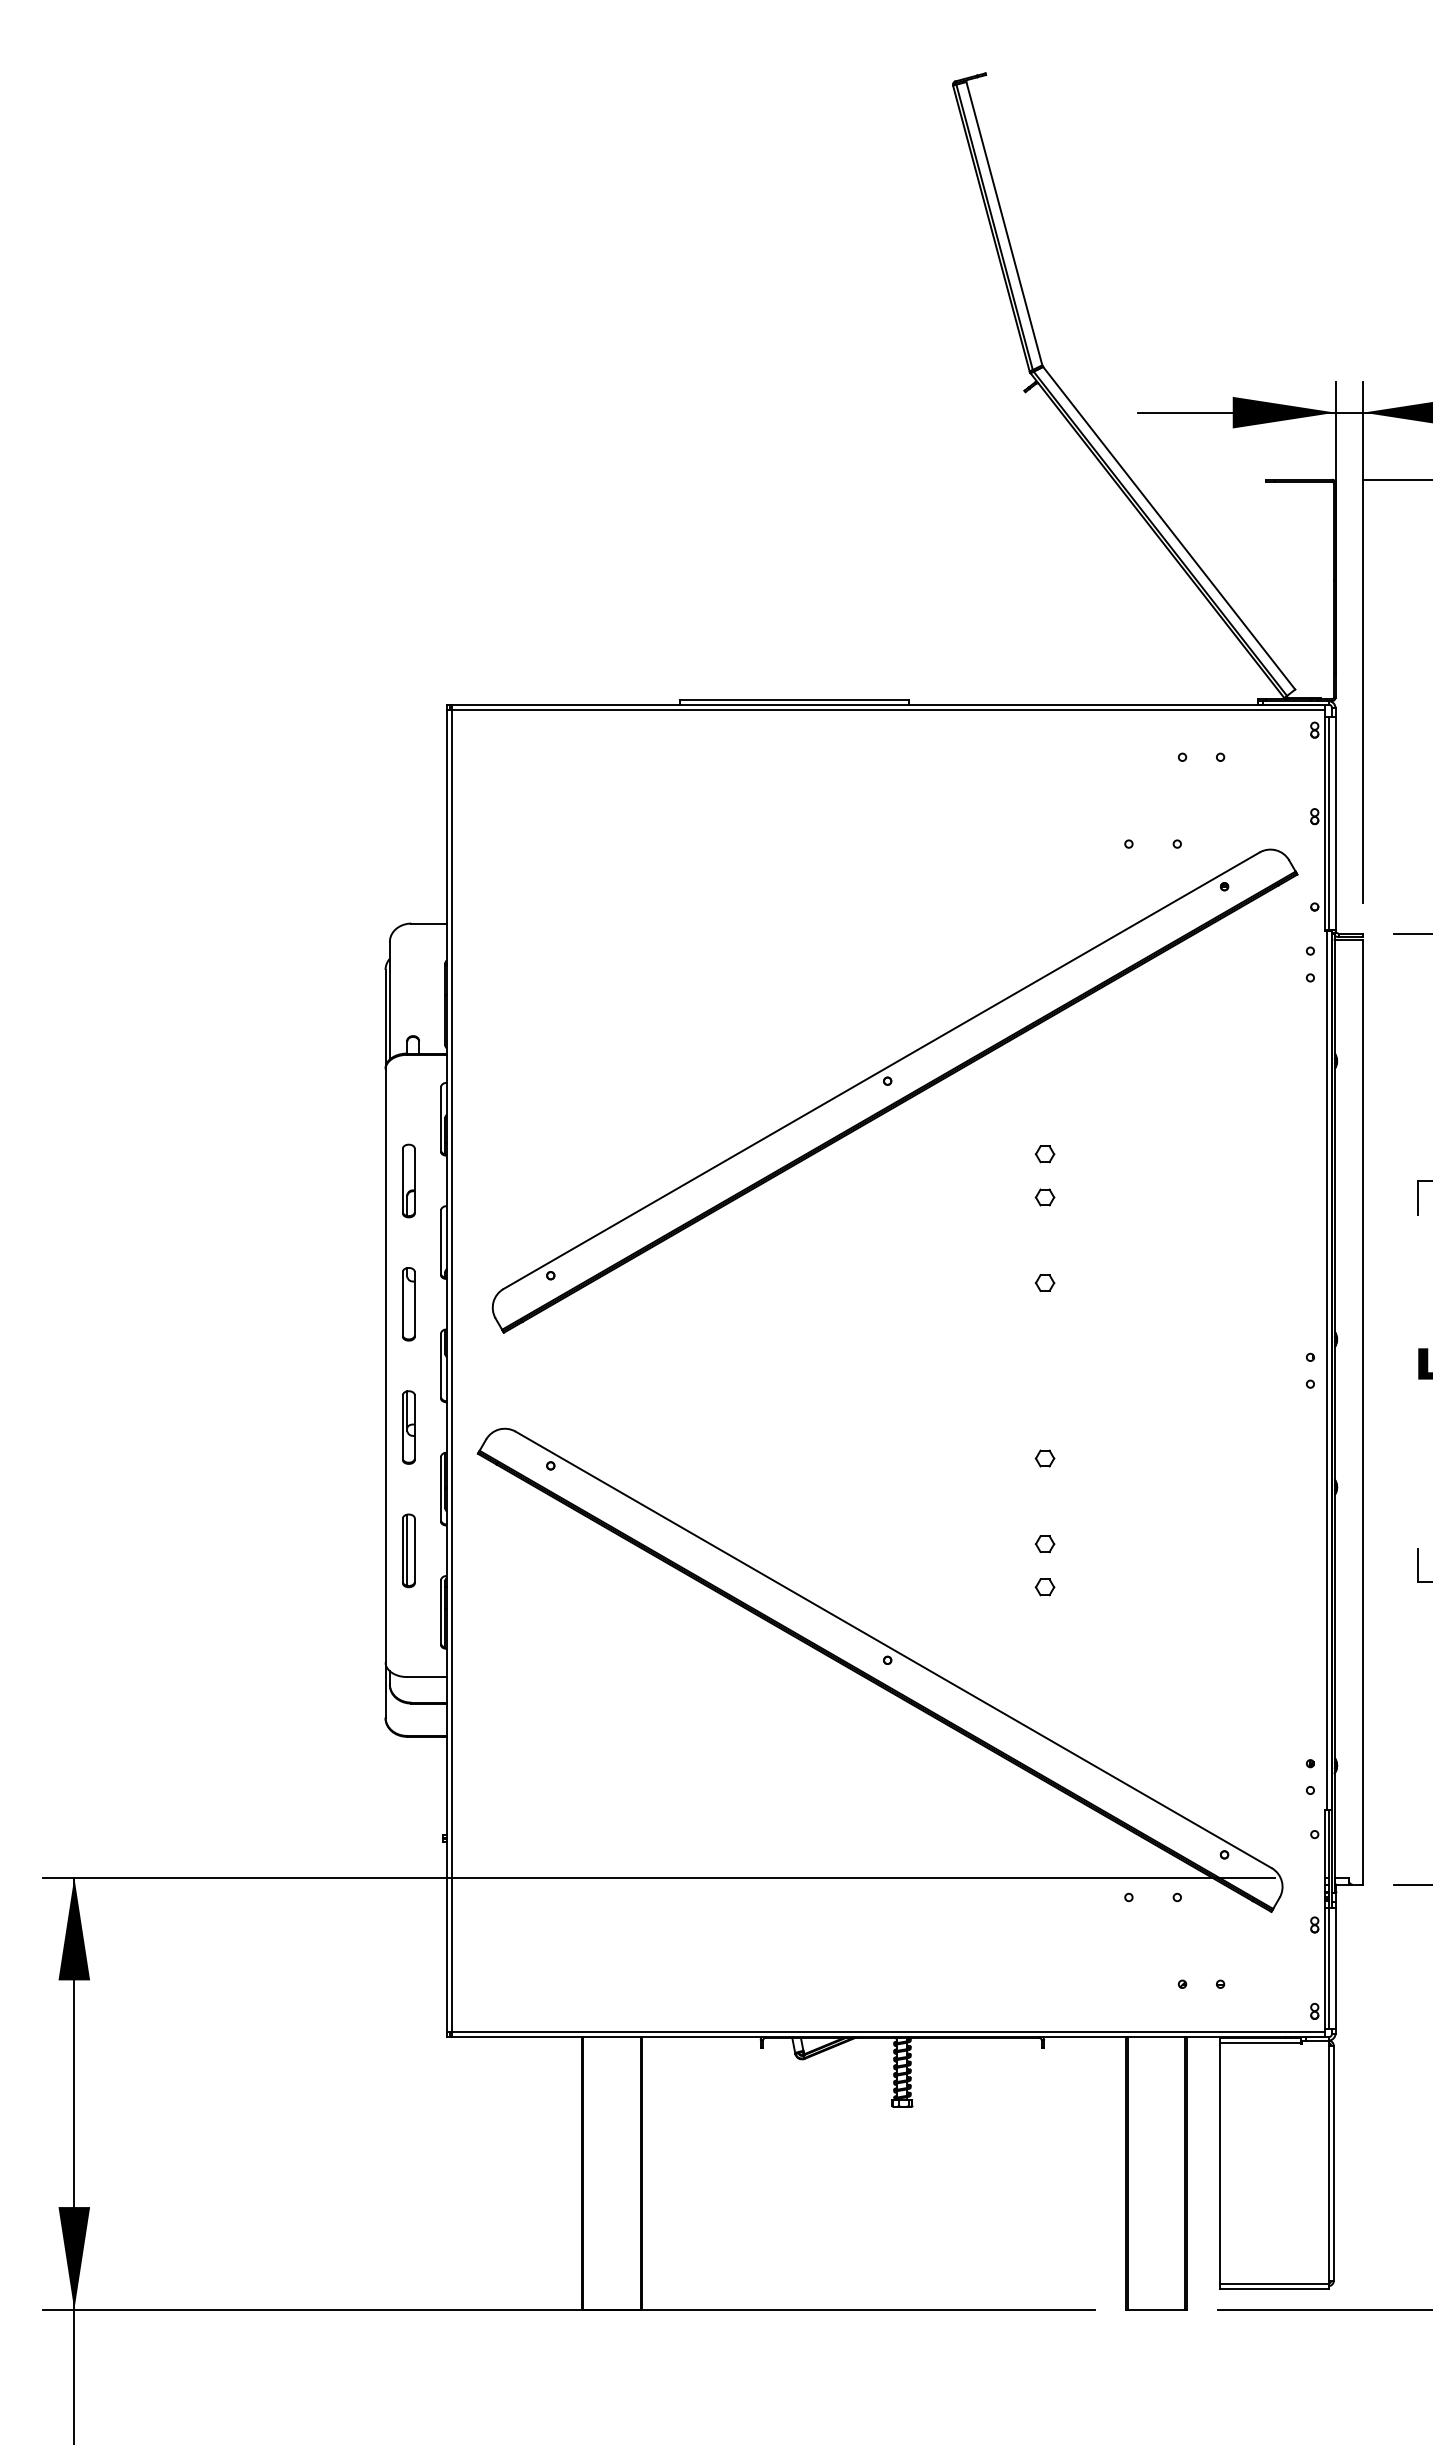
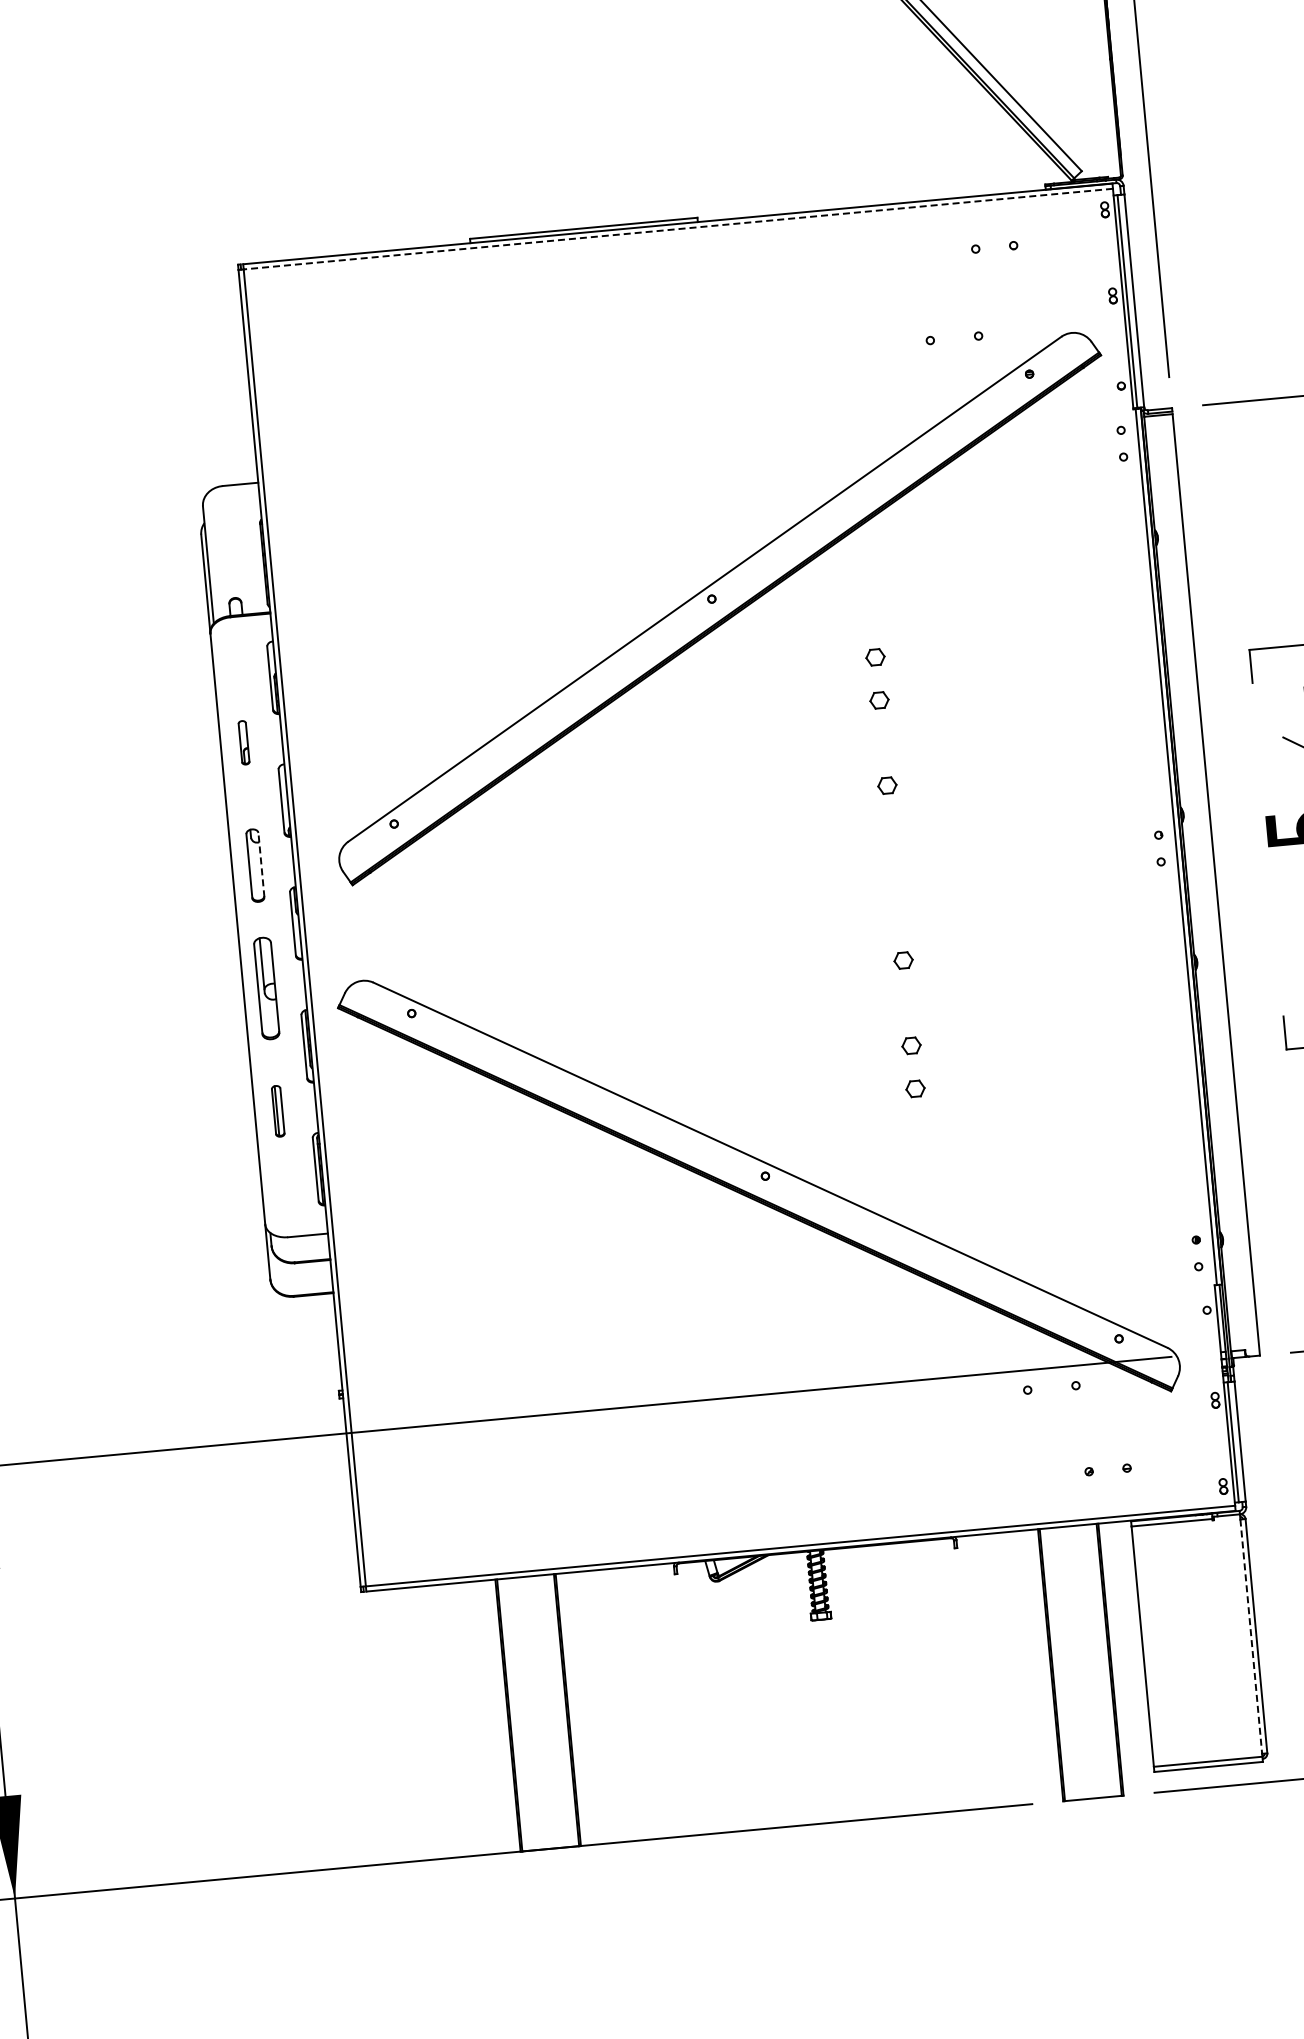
line: (887, 709) -> (677, 228), solid -> dashed
part: (408, 1180) -> (243, 742), size x0.6
line: (414, 1303) -> (260, 864), solid -> dashed
part: (408, 1427) -> (266, 988), size x1.4
part: (408, 1550) -> (277, 1111), size x0.7
line: (1328, 2163) -> (1251, 1636), solid -> dashed

